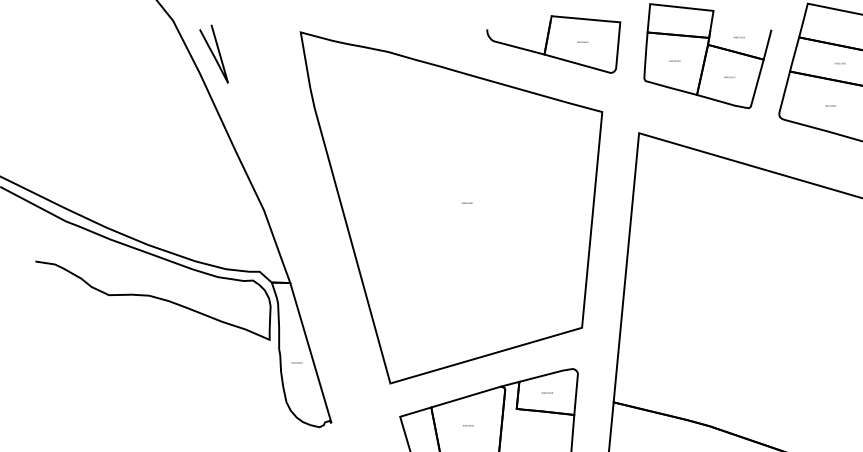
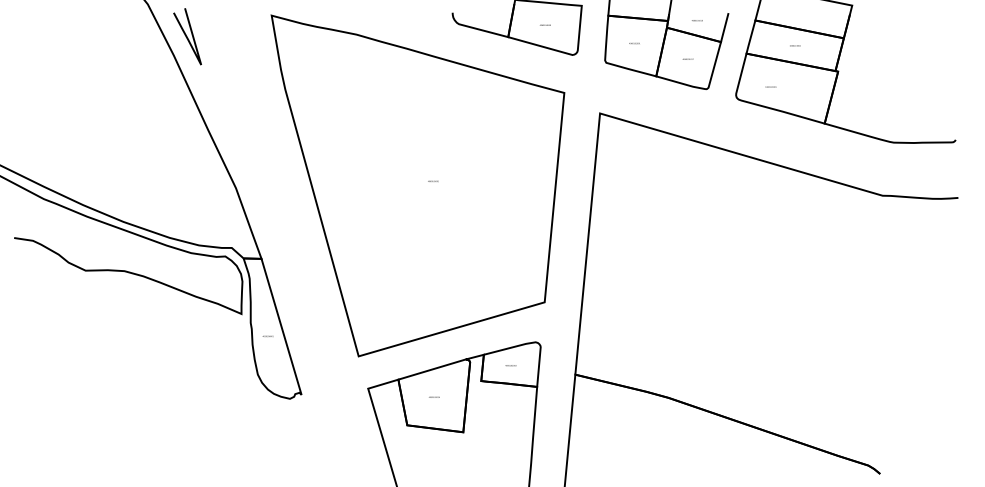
text: (830, 105) -> (770, 86), moved

